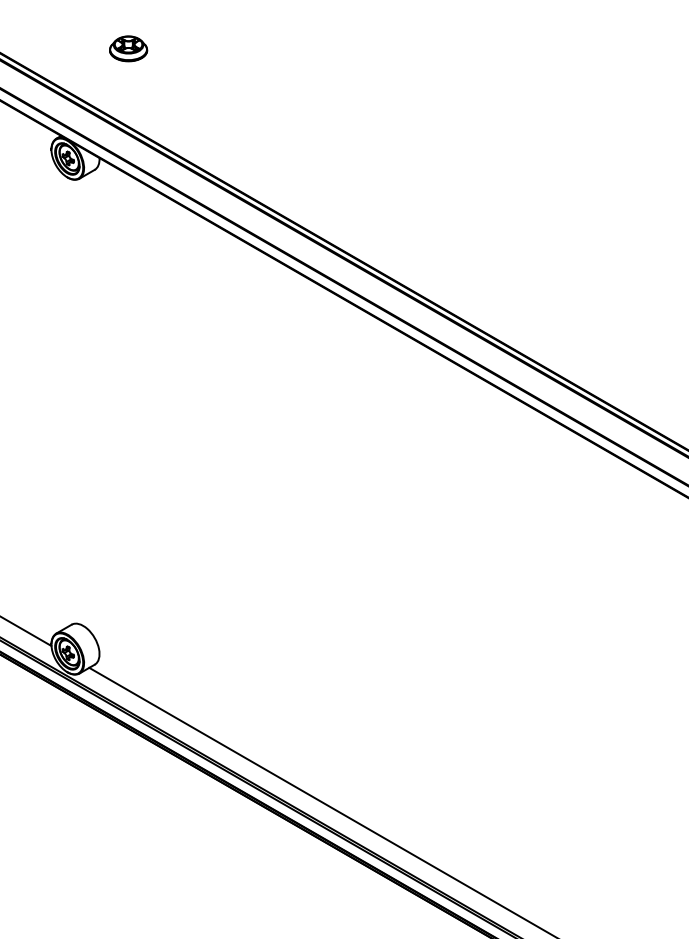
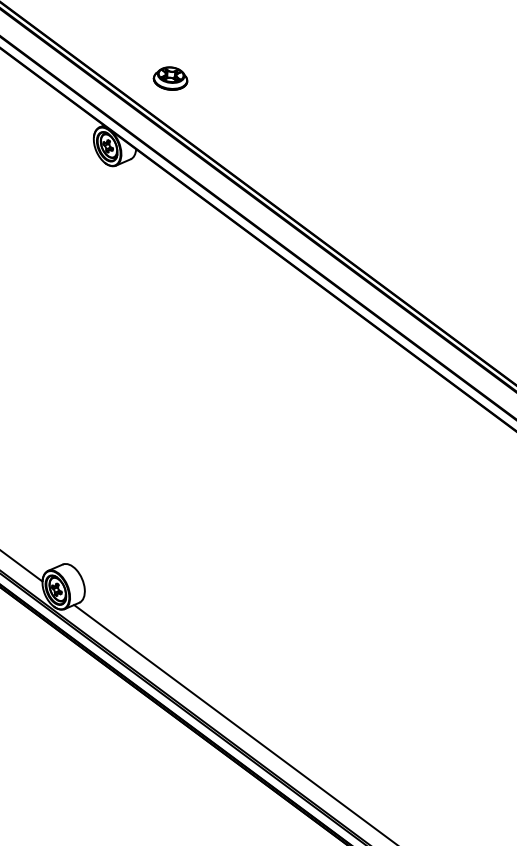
part: (128, 48) -> (170, 78), moved

